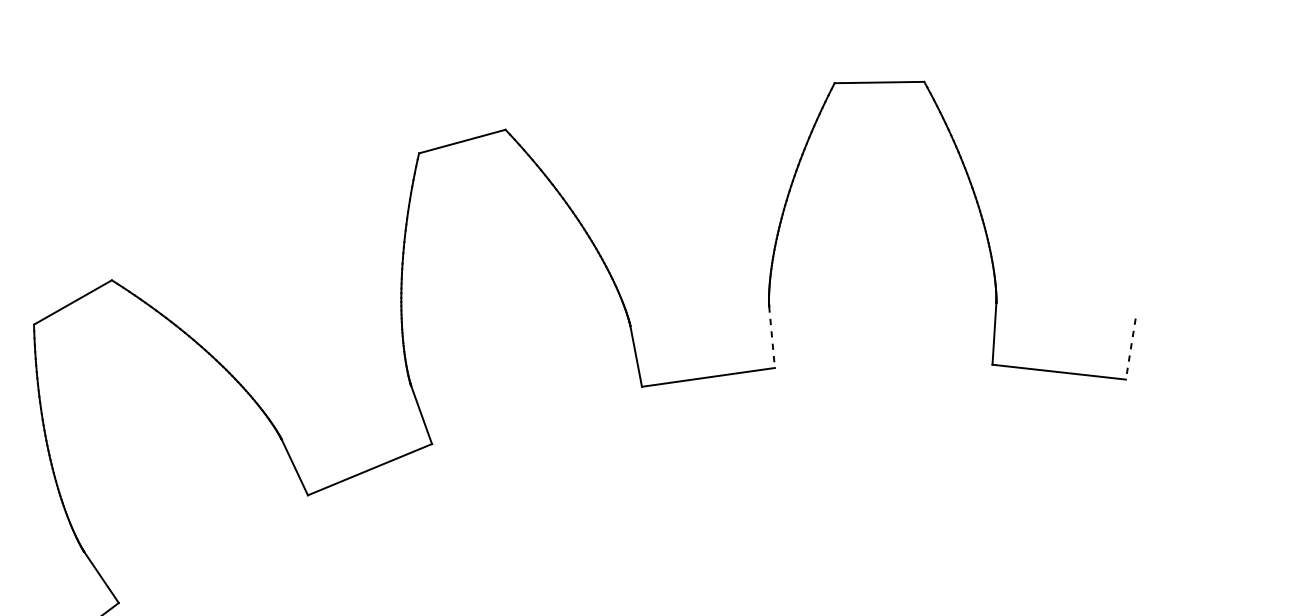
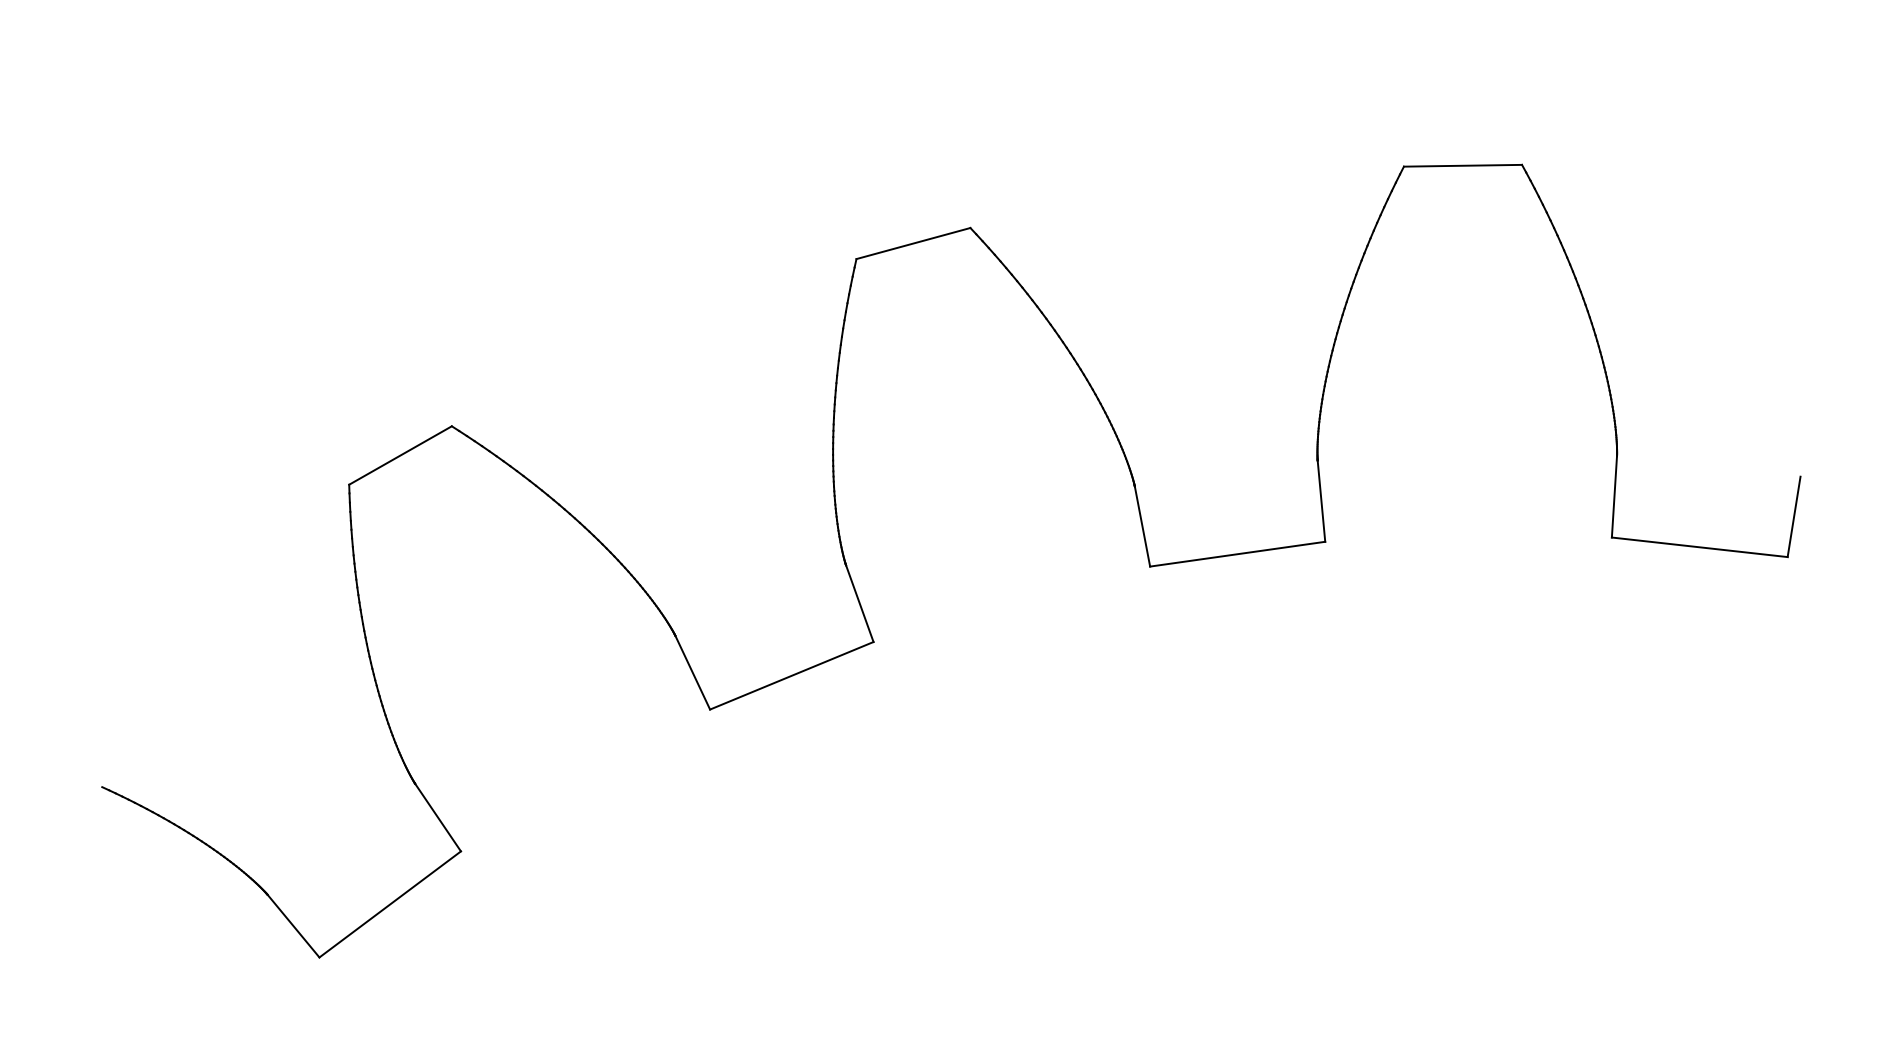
line: (772, 337) -> (1321, 501), dashed -> solid
line: (1131, 348) -> (1794, 516), dashed -> solid

